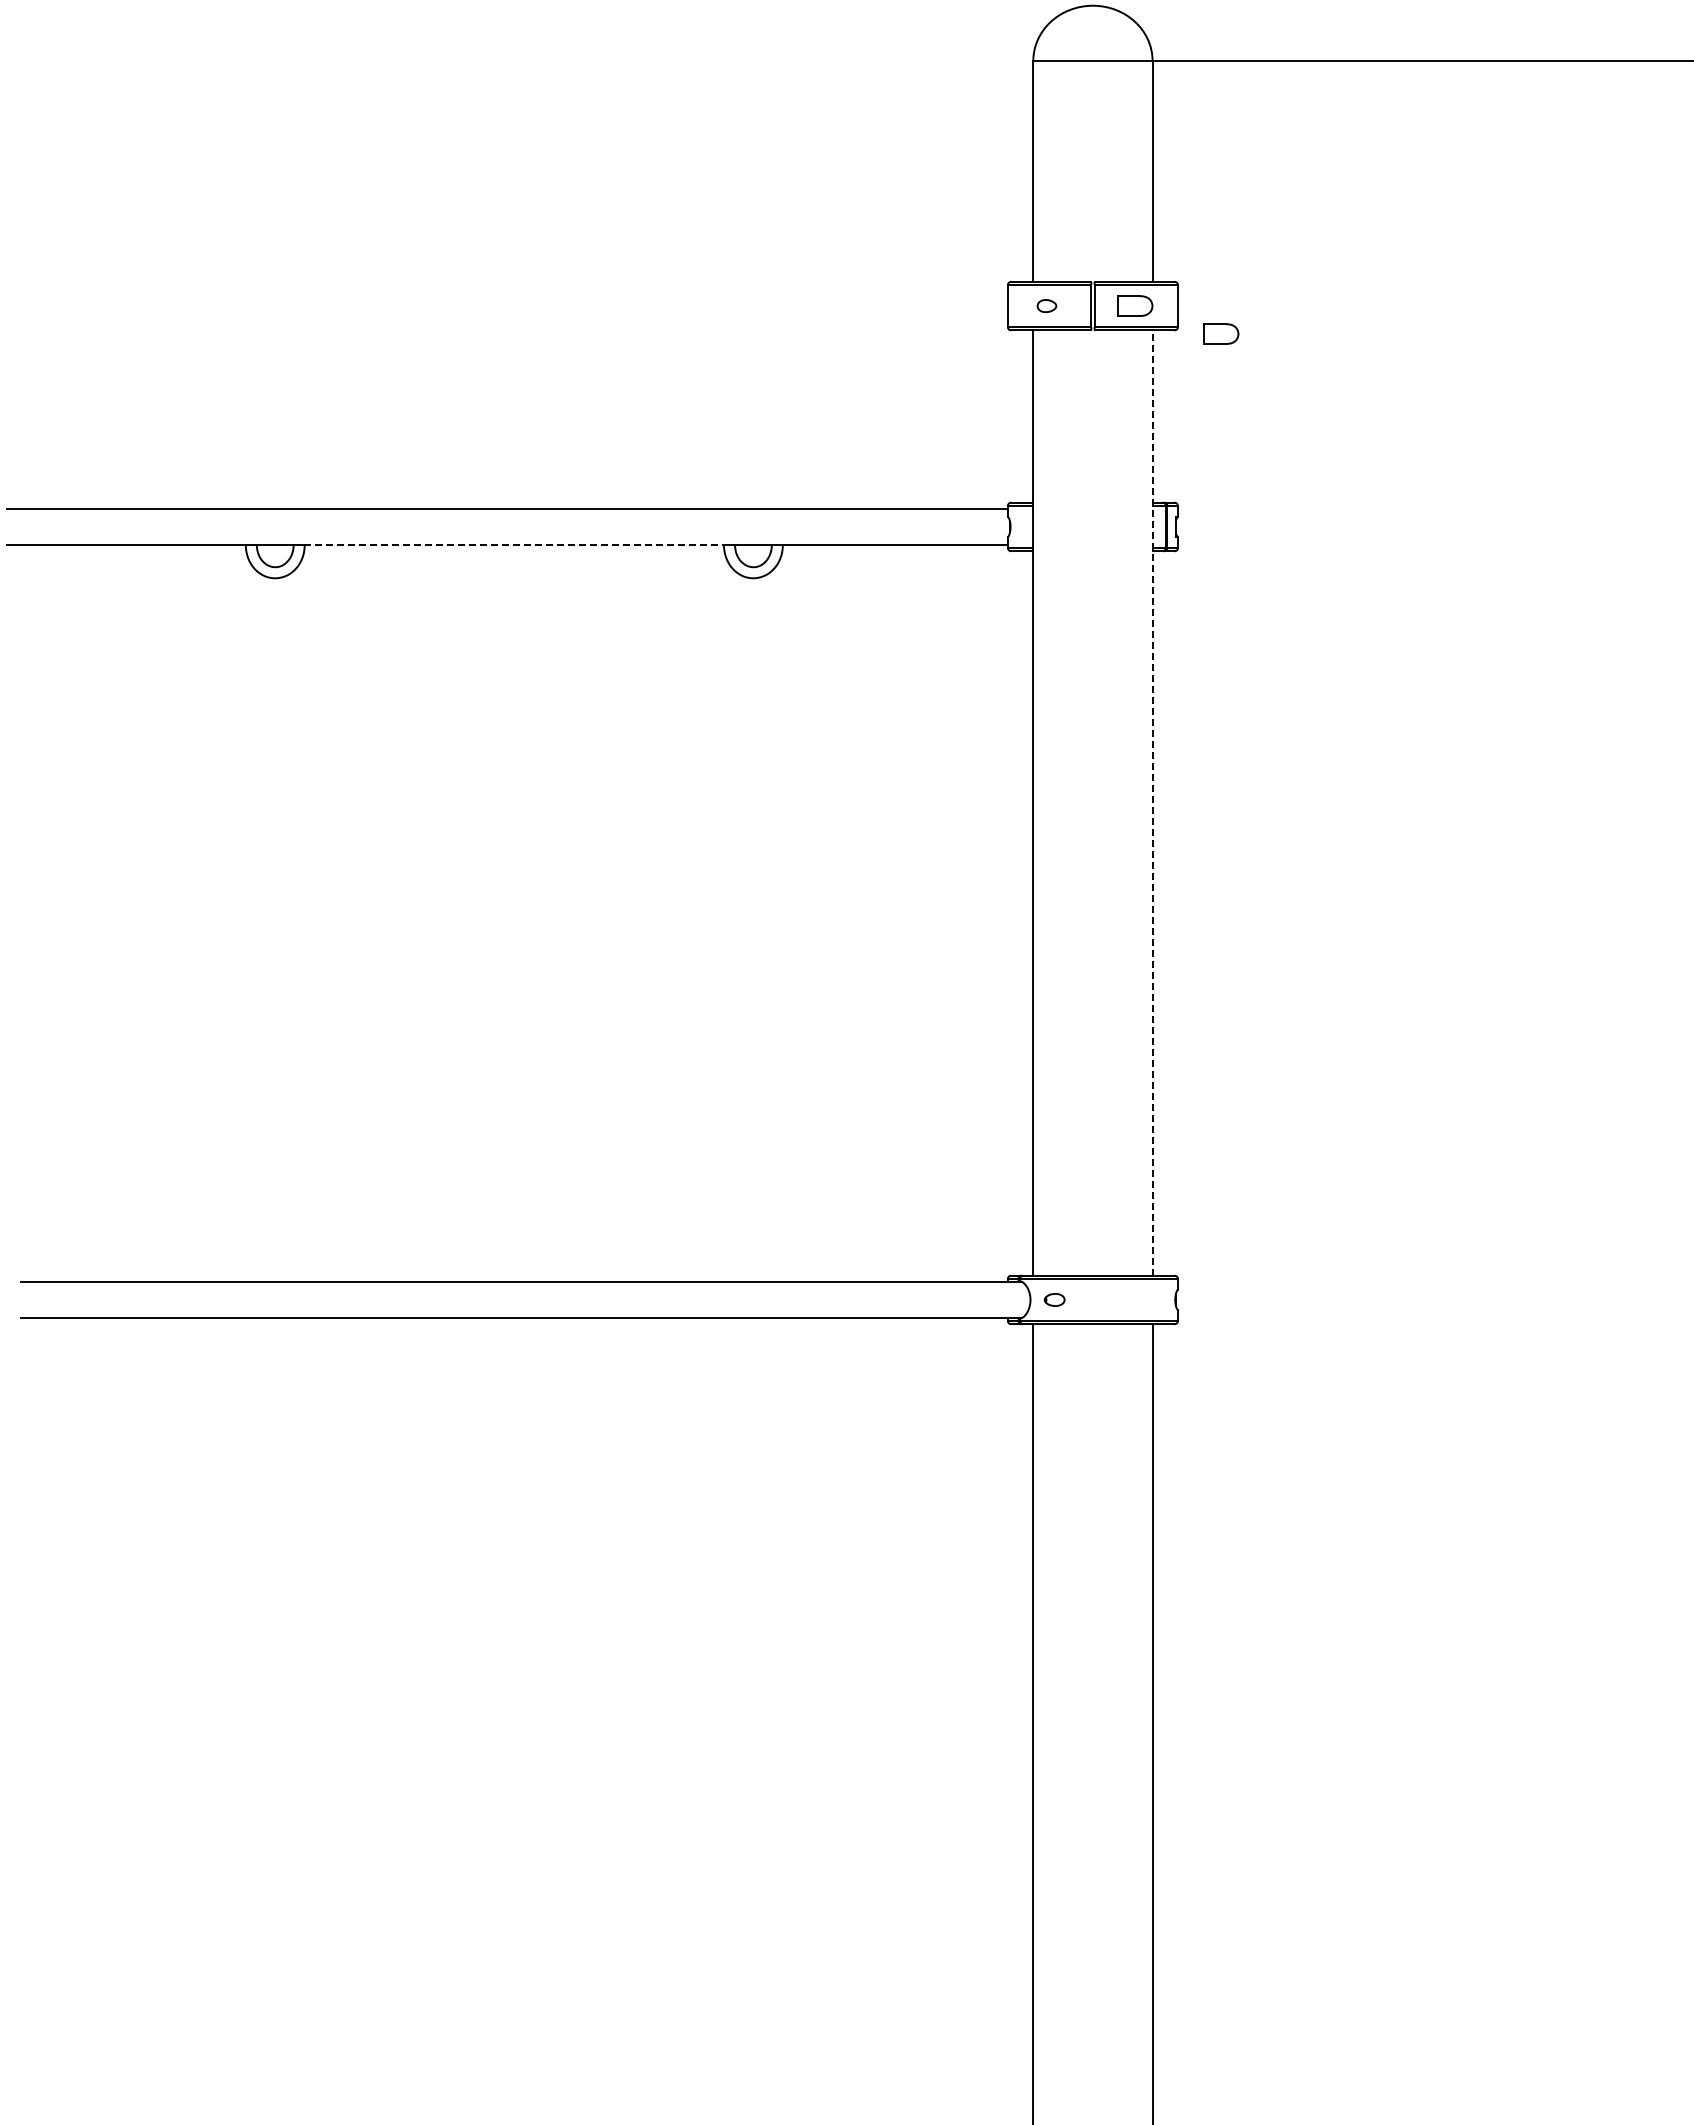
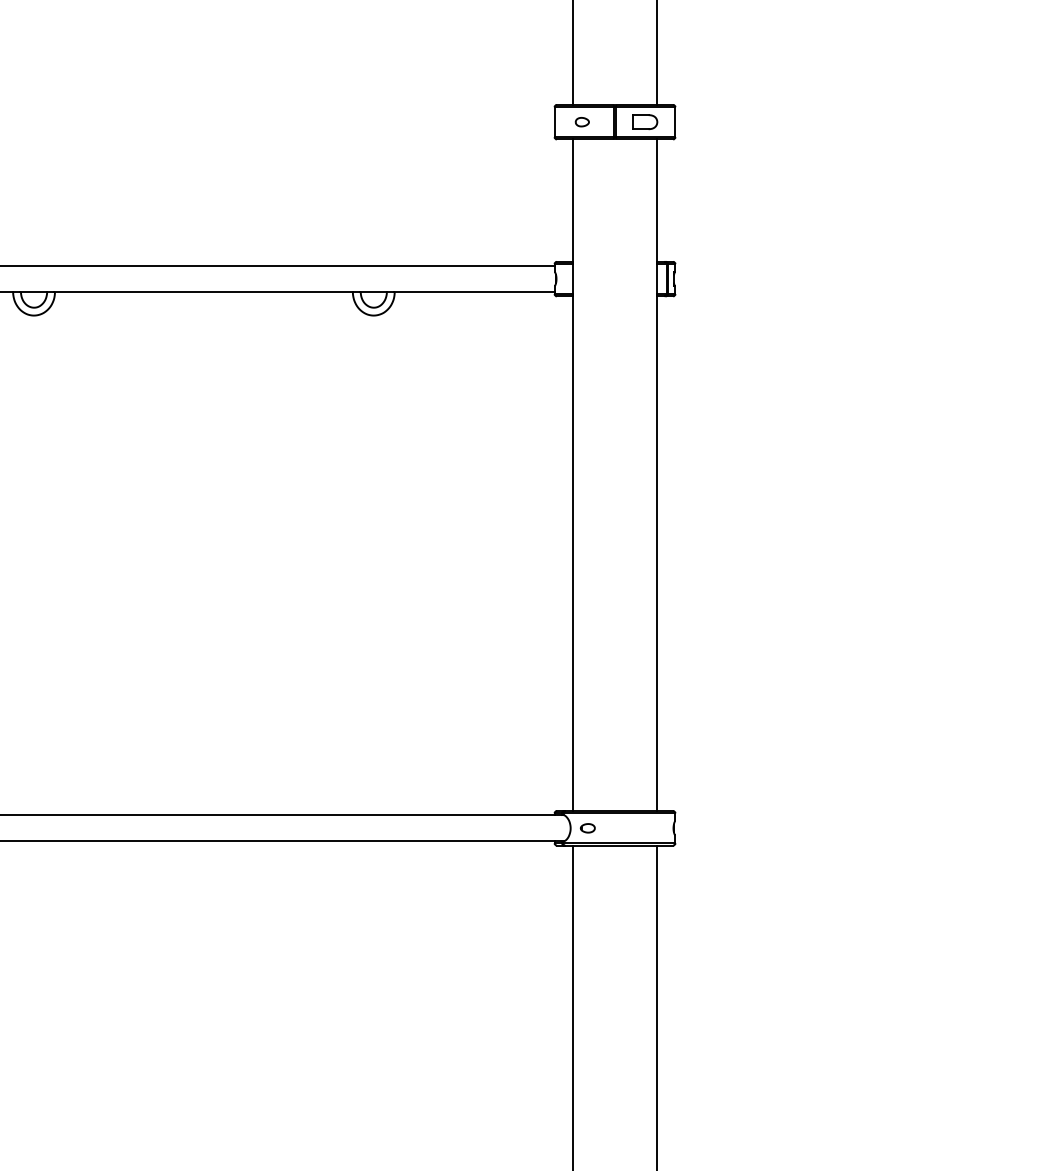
part: (1221, 333) -> (706, 141), removed
line: (514, 545) -> (204, 292), dashed -> solid
line: (1152, 803) -> (657, 475), dashed -> solid

